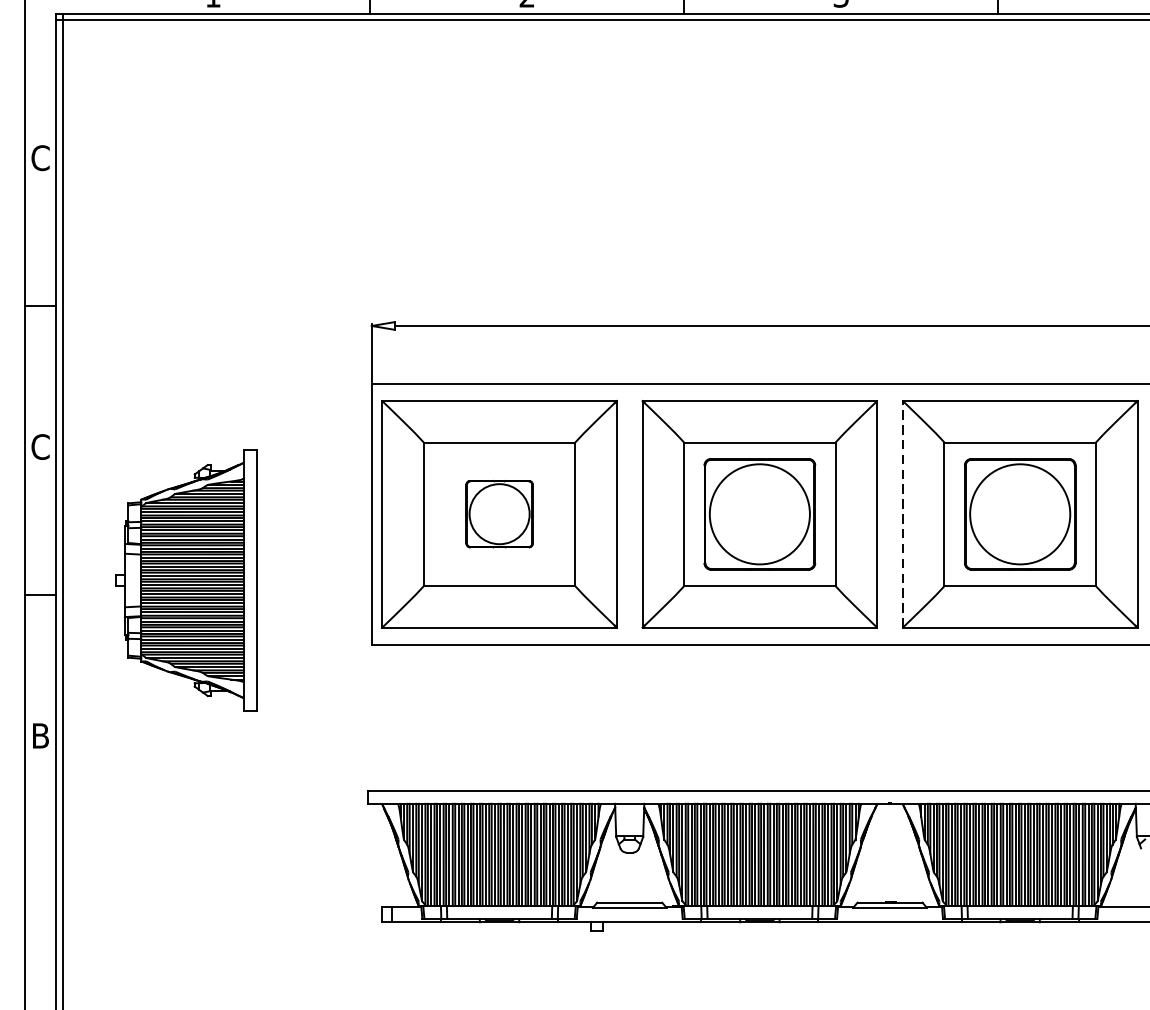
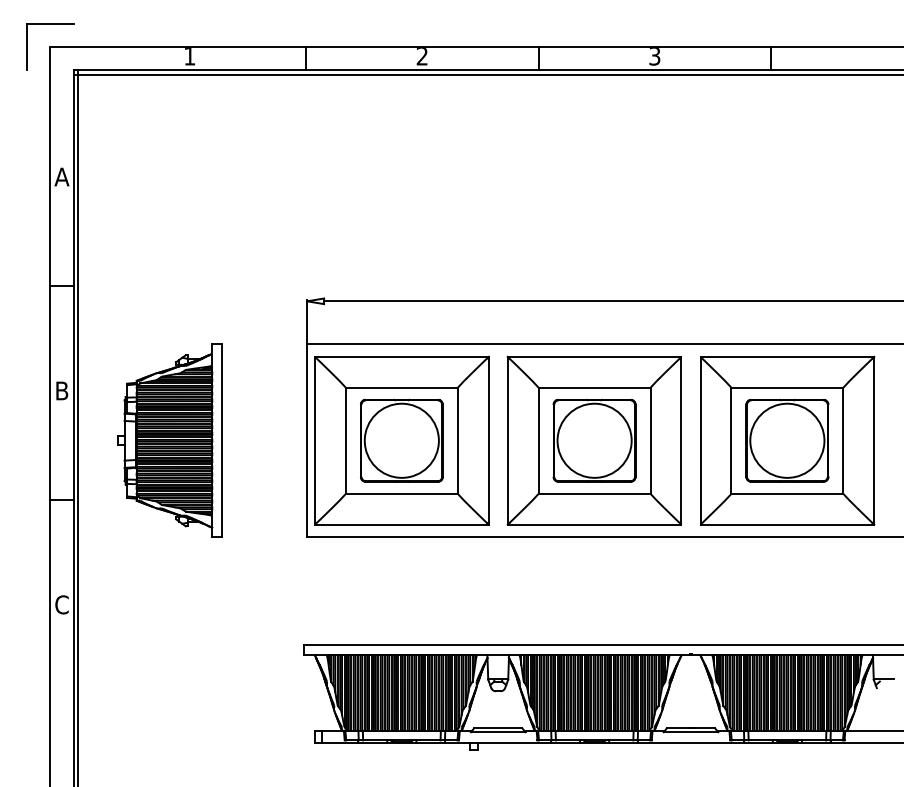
text: (39, 157) -> (61, 176), C -> A
text: (39, 446) -> (61, 390), C -> B
part: (499, 513) -> (401, 440), size x1.67
line: (902, 513) -> (700, 440), dashed -> solid
part: (185, 580) -> (169, 440), moved
text: (39, 735) -> (61, 604), B -> C

